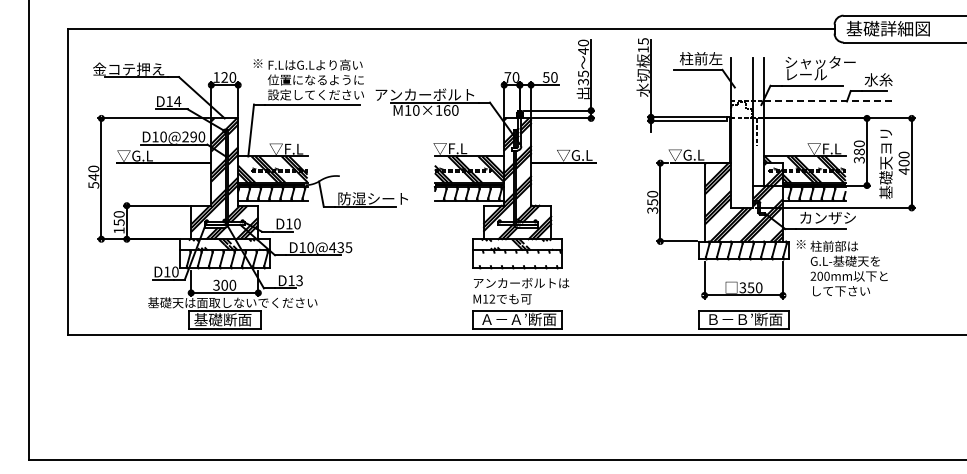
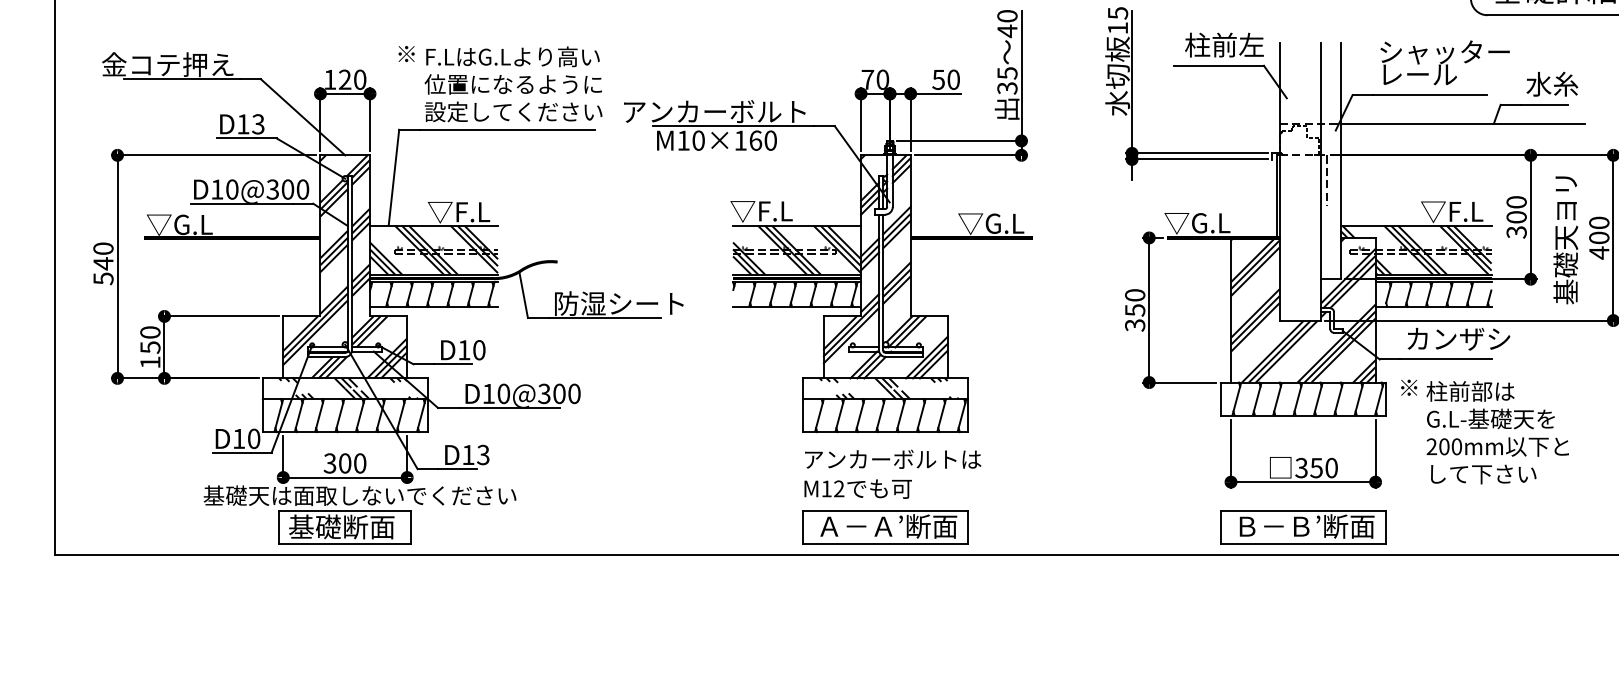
text: (177, 101) -> (257, 124), D14 -> D13
line: (830, 101) -> (1463, 124), dashed -> solid
text: (189, 136) -> (280, 188), D10@290 -> D10@300
text: (859, 151) -> (1516, 216), 380 -> 300
text: (340, 247) -> (558, 393), D10@435 -> D10@300
hatch: (516, 259) -> (883, 415), added

